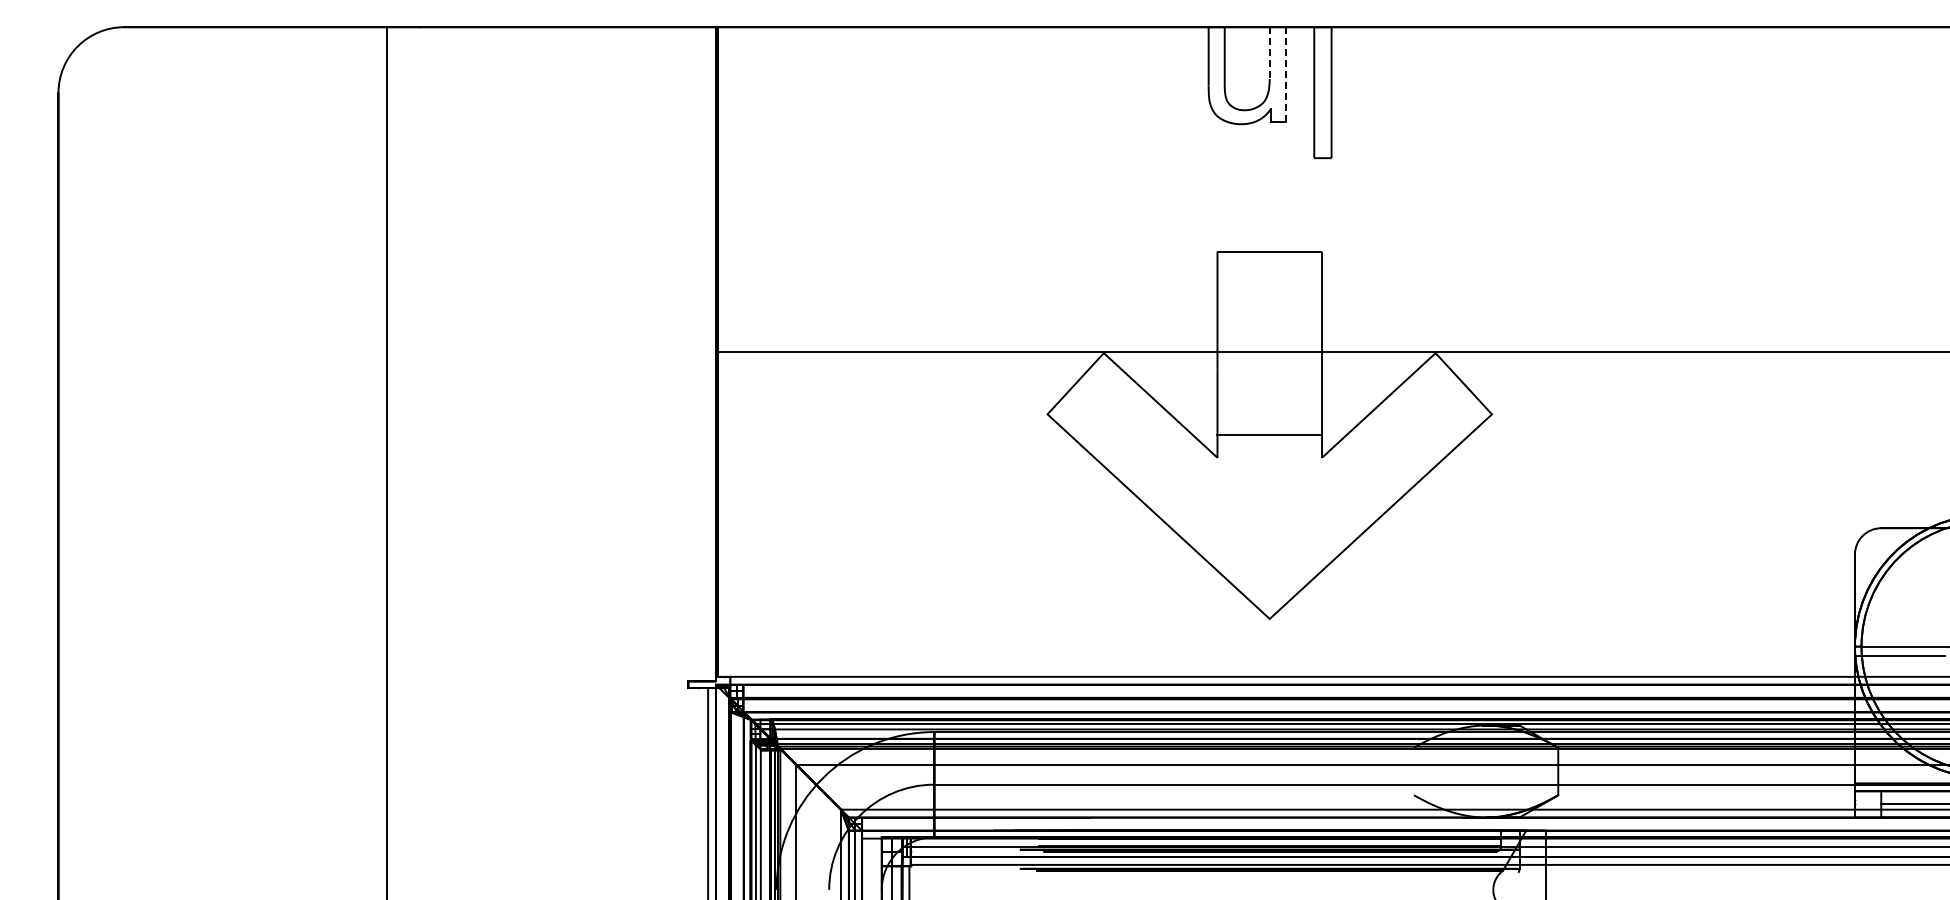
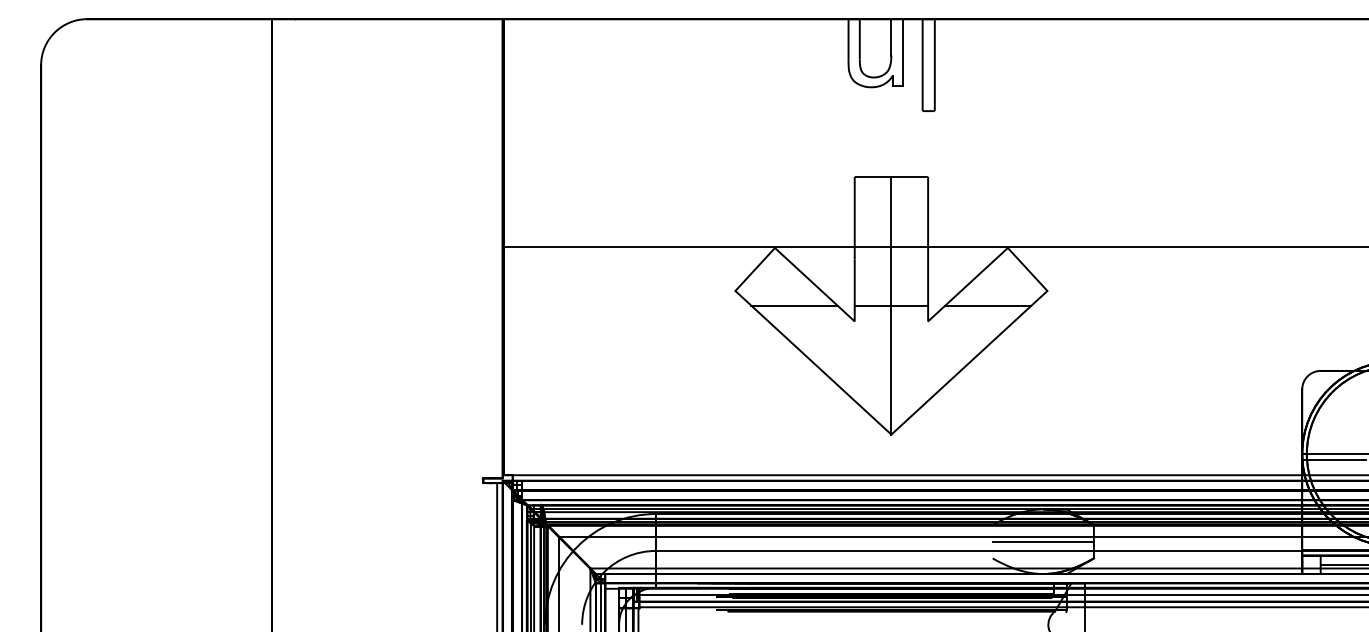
line: (1269, 53) -> (891, 37), dashed -> solid
line: (1285, 74) -> (902, 52), dashed -> solid
line: (1269, 434) -> (891, 305), added
line: (1131, 435) -> (794, 305), added
line: (1407, 435) -> (988, 305), added
line: (1486, 771) -> (1043, 541), added

